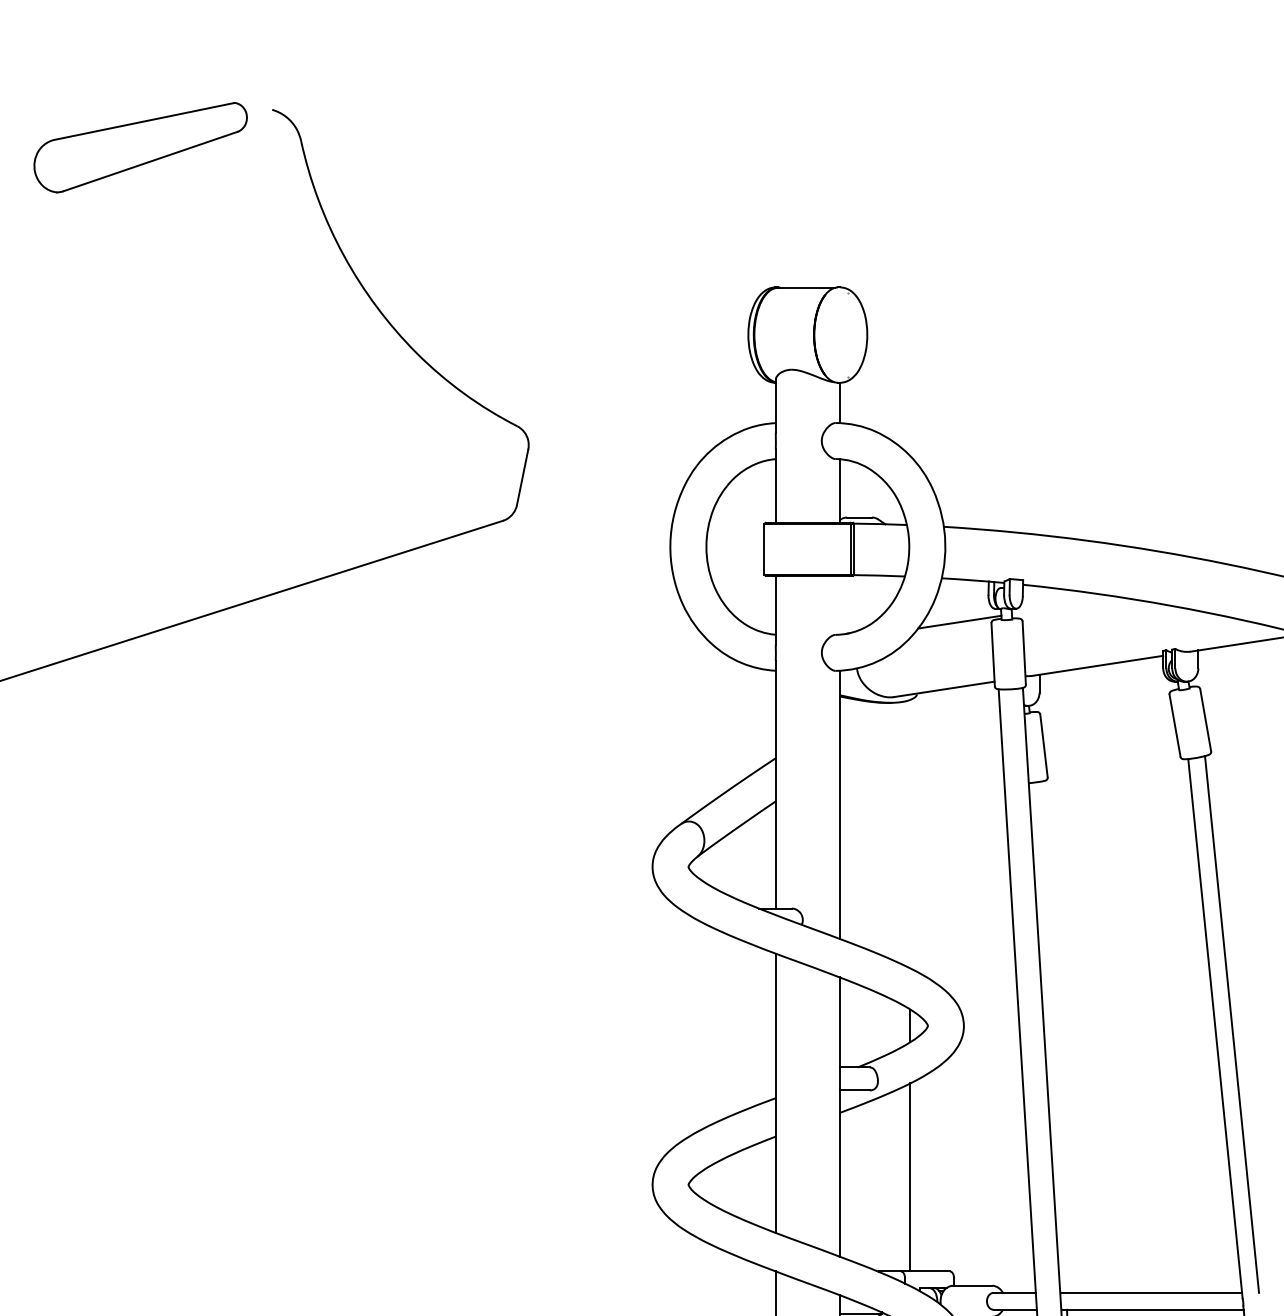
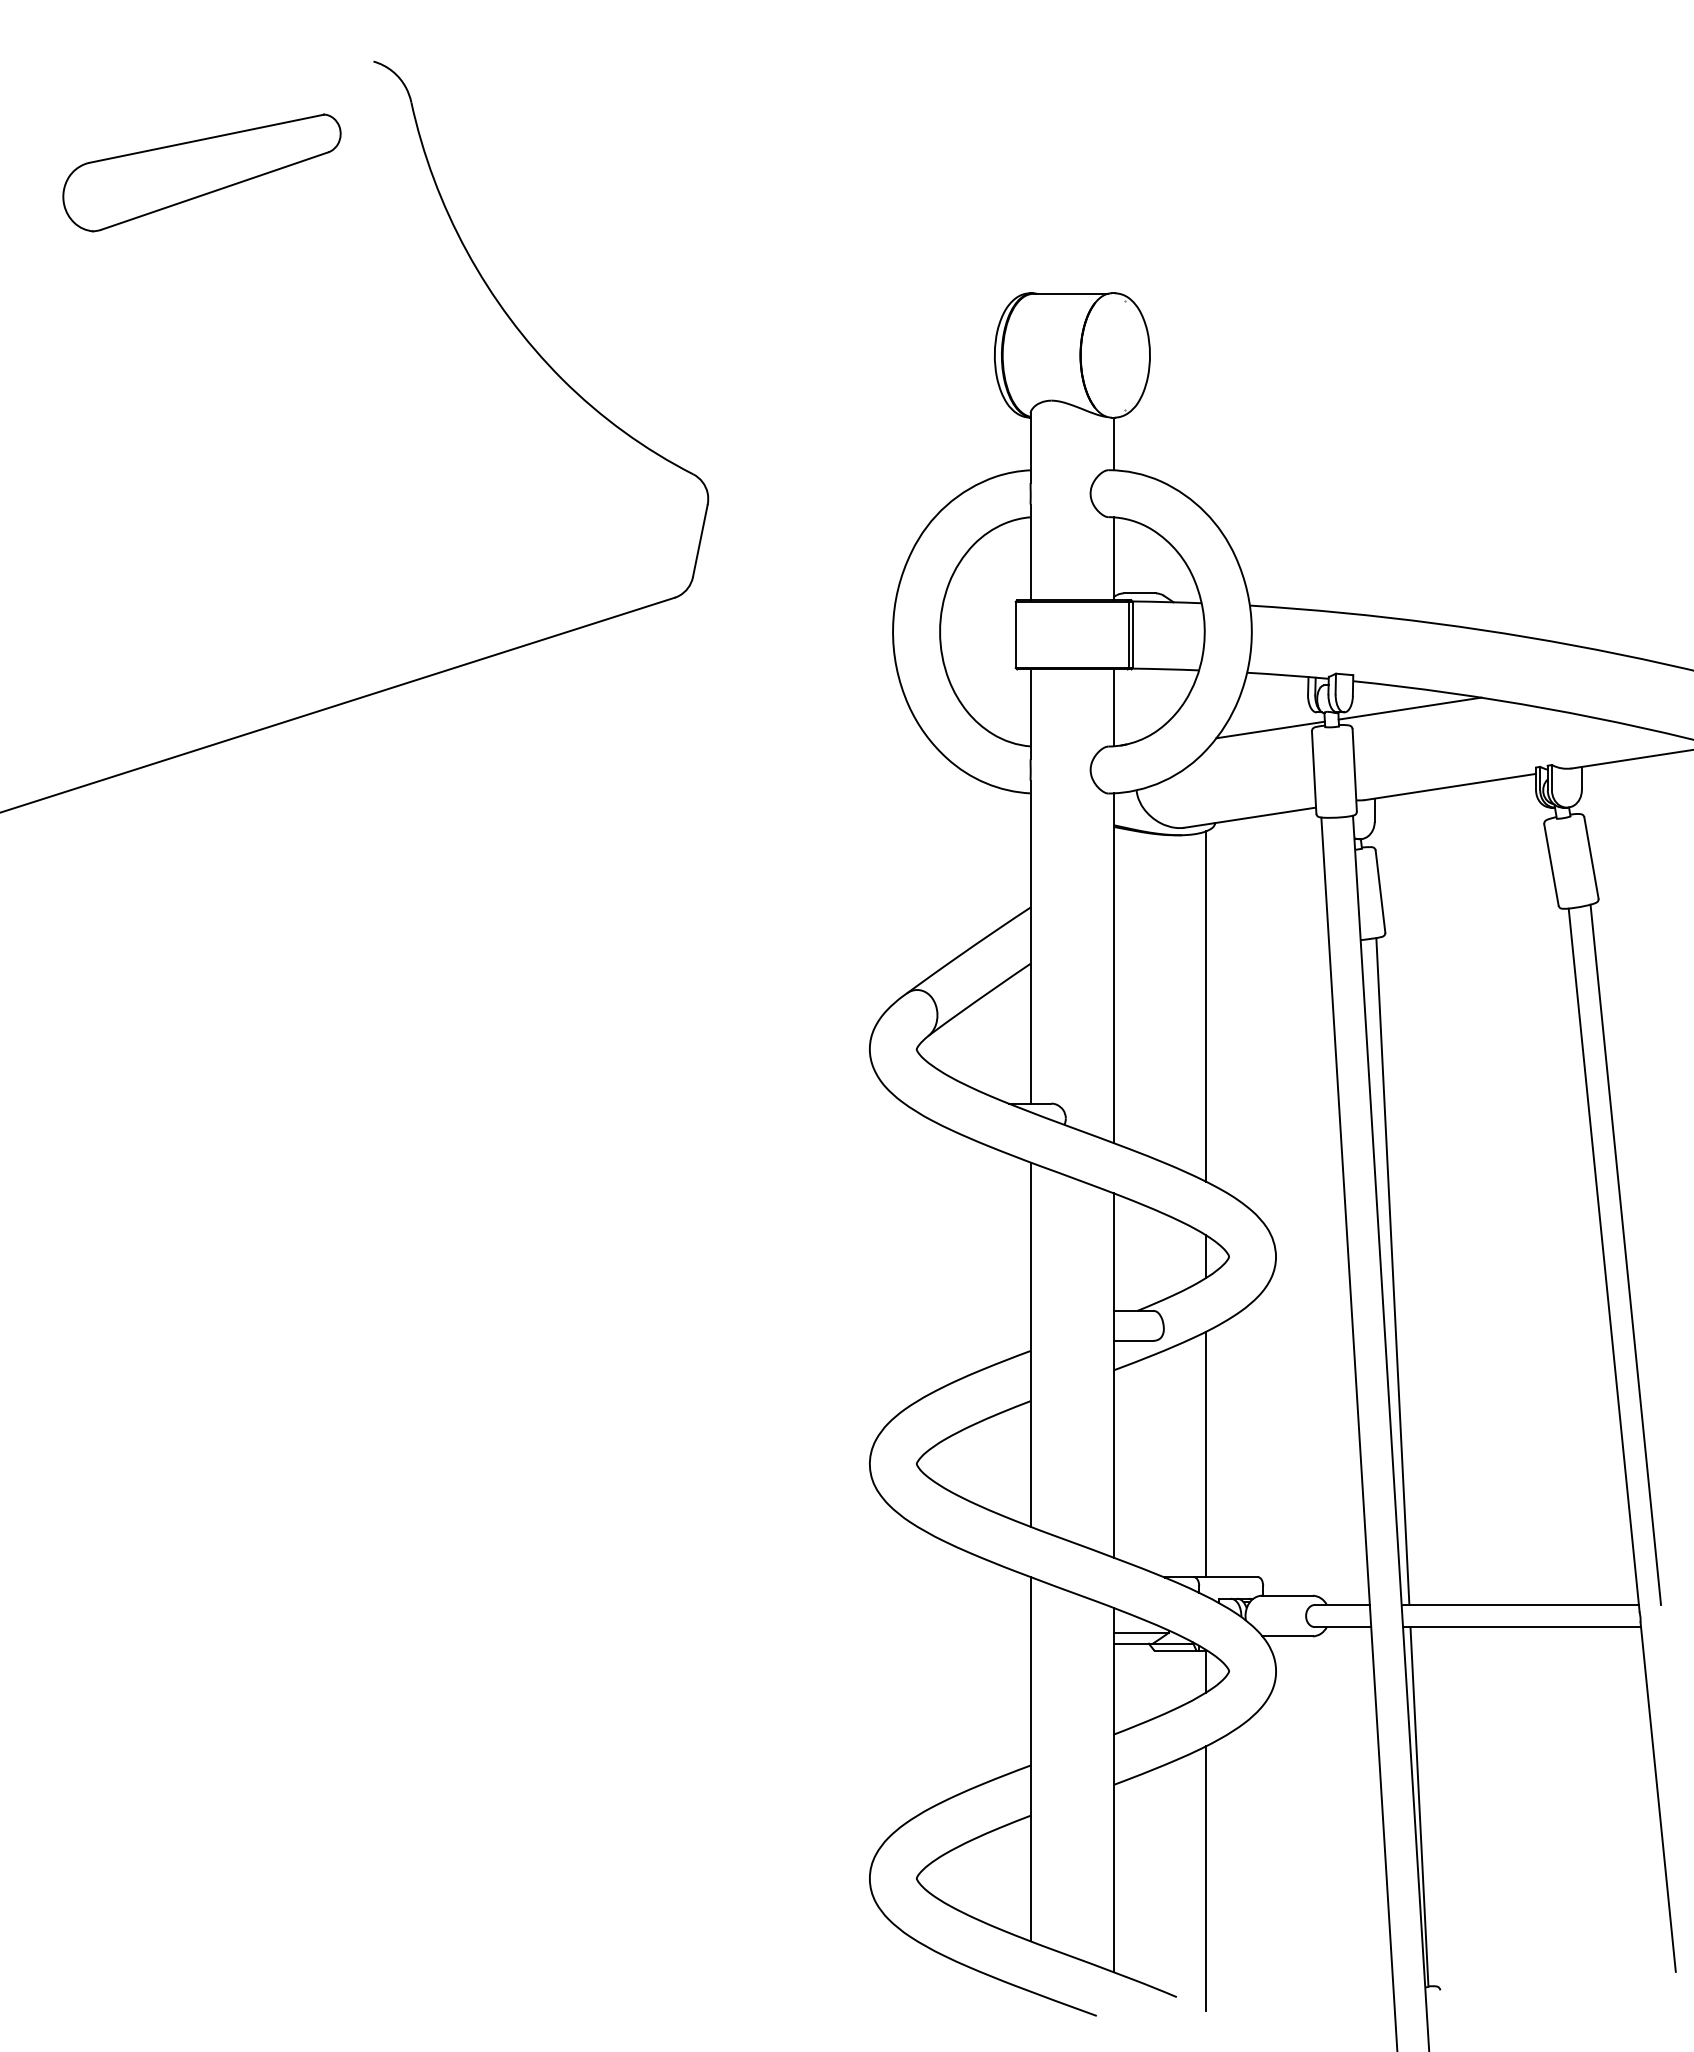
part: (140, 147) -> (201, 172), moved
line: (840, 604) -> (1114, 707), added
line: (1066, 605) -> (1409, 708), added
line: (909, 834) -> (1205, 1006), added
line: (1053, 1037) -> (1392, 1271), added

